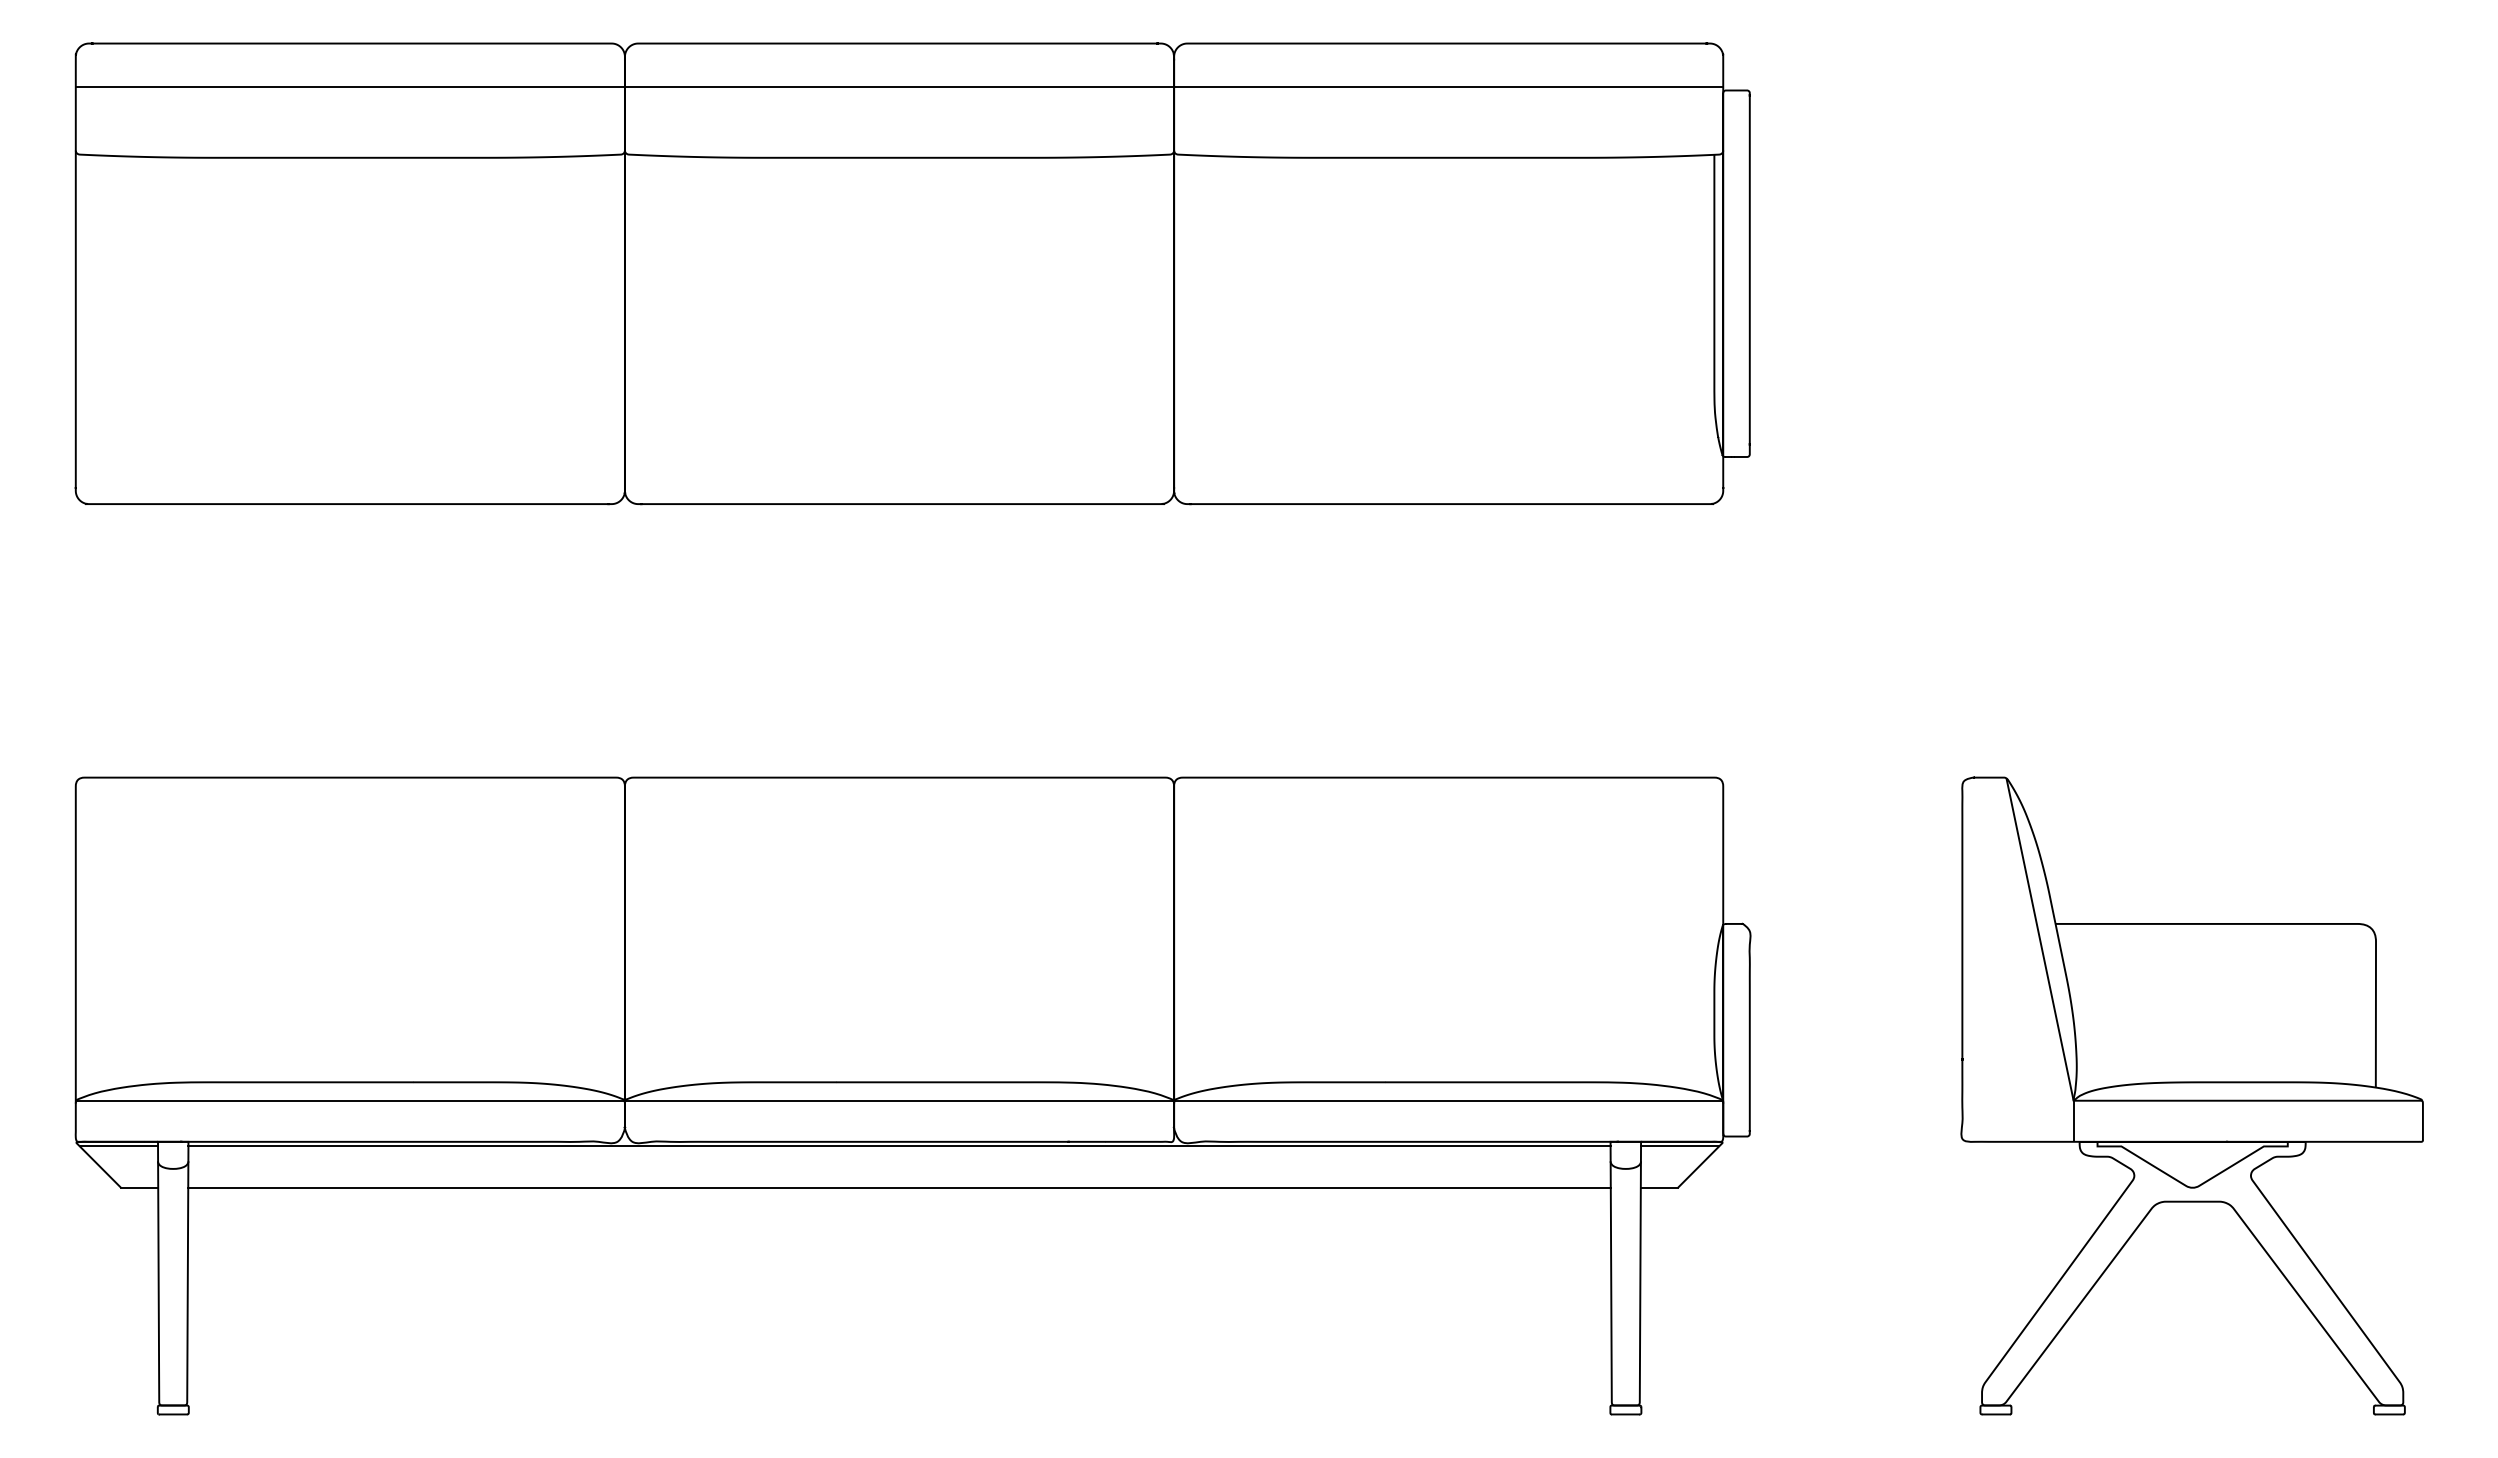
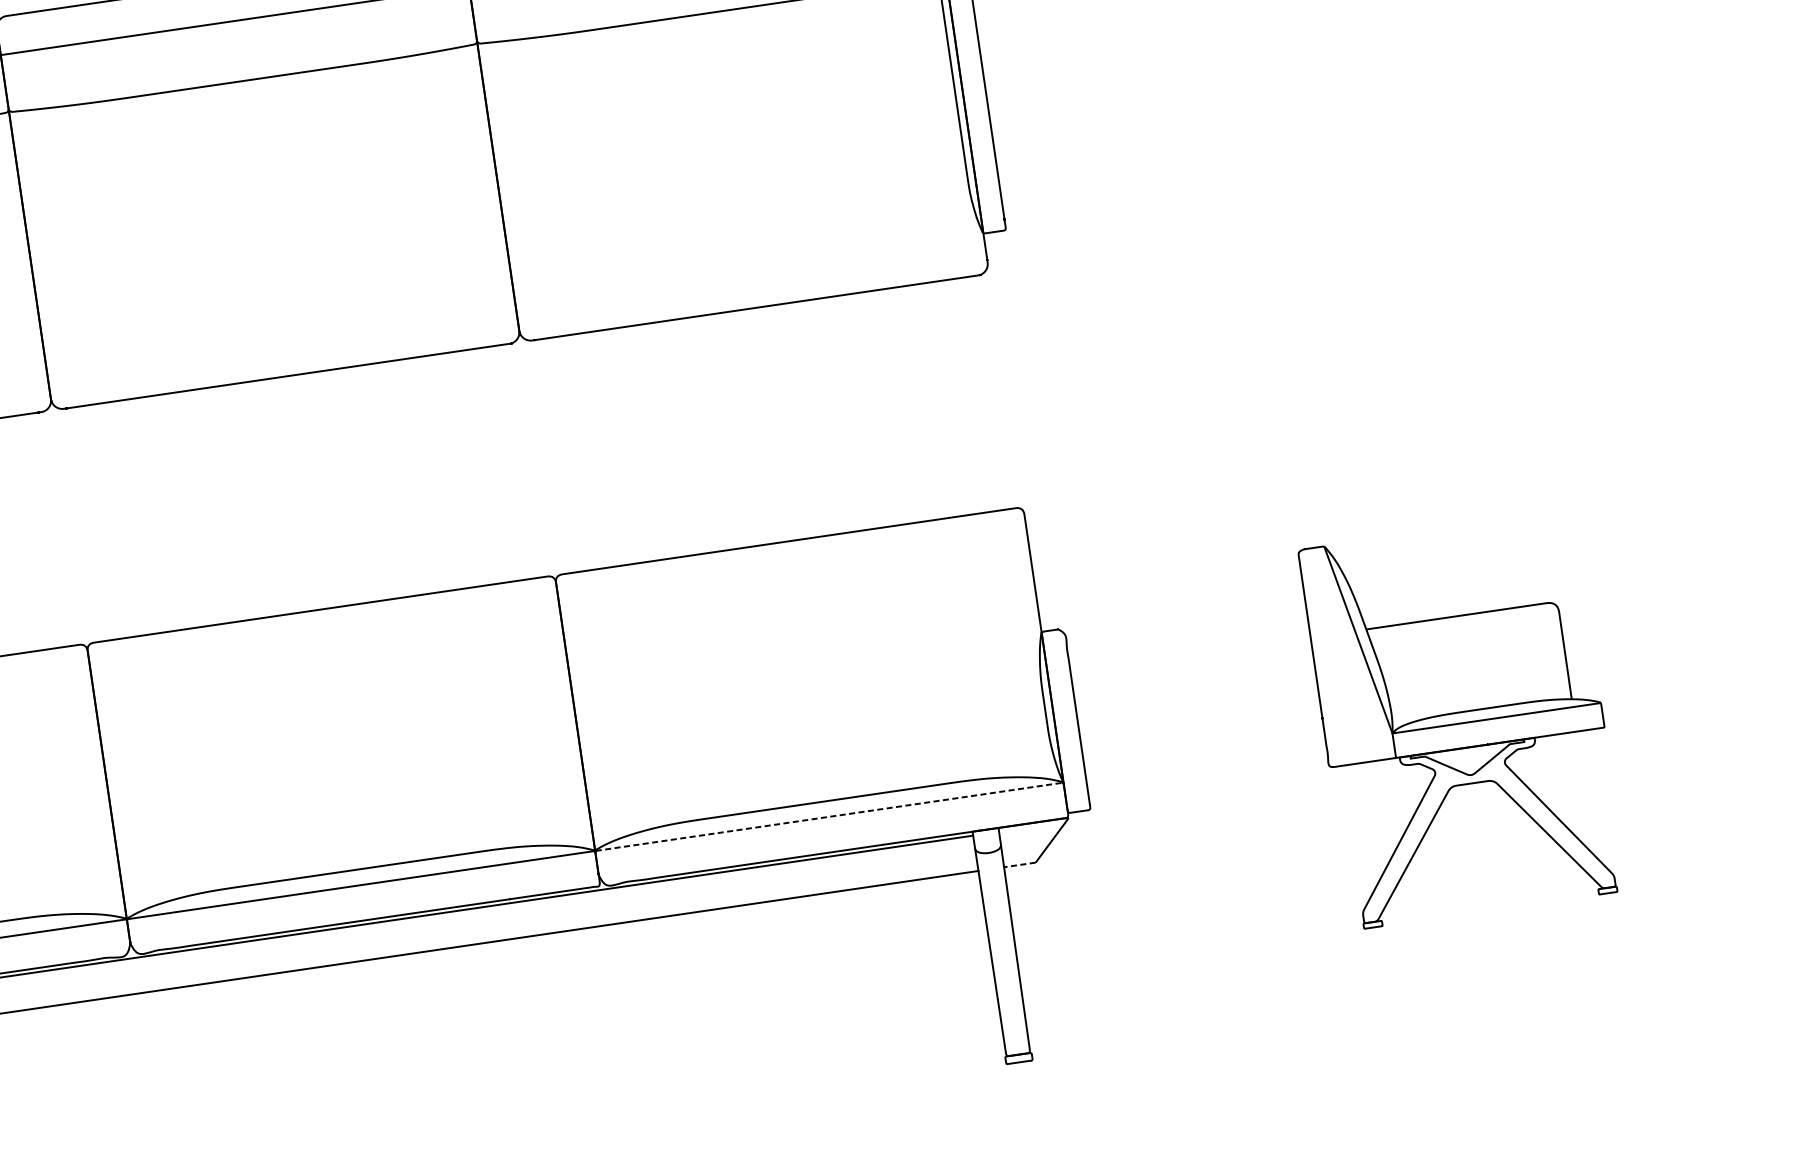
part: (2191, 1095) -> (1462, 719), size x0.7
line: (1448, 1100) -> (829, 816), solid -> dashed
line: (1680, 1146) -> (1032, 827), removed
line: (1659, 1187) -> (1019, 864), solid -> dashed

